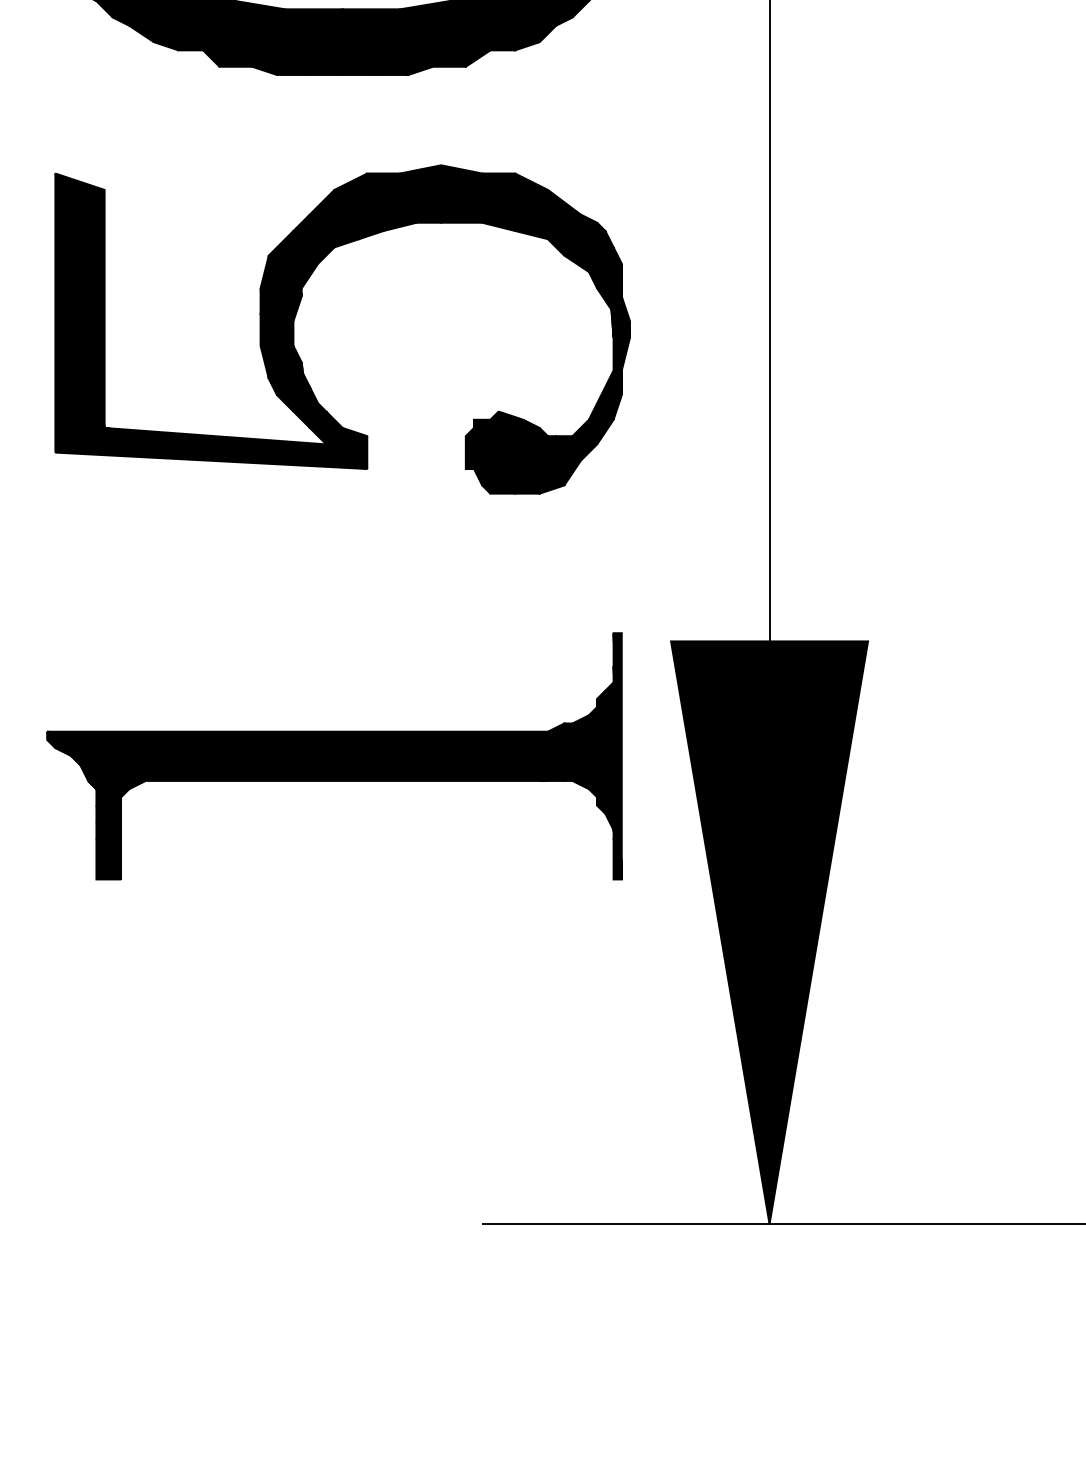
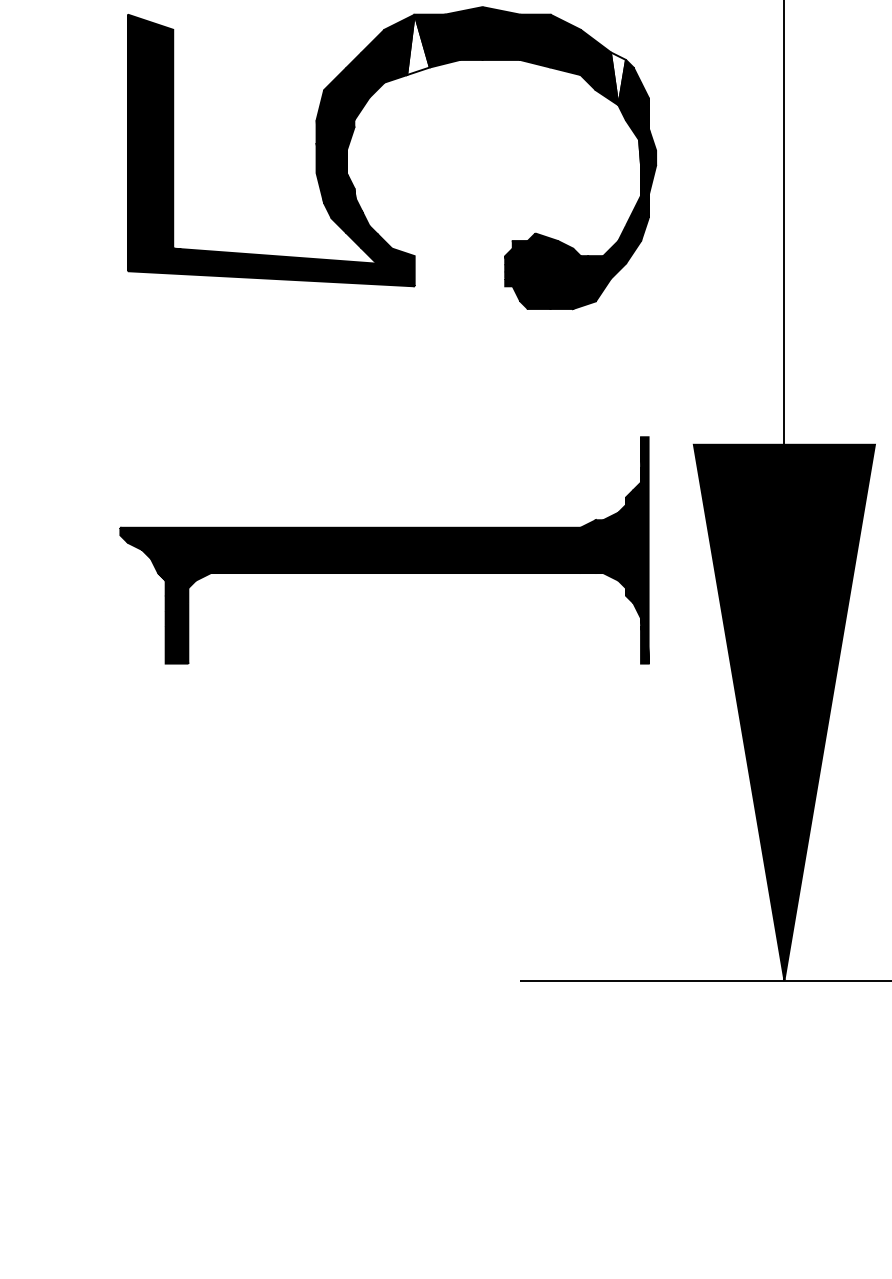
fill: (371, 206) -> (418, 45), removed
fill: (588, 243) -> (617, 79), removed

